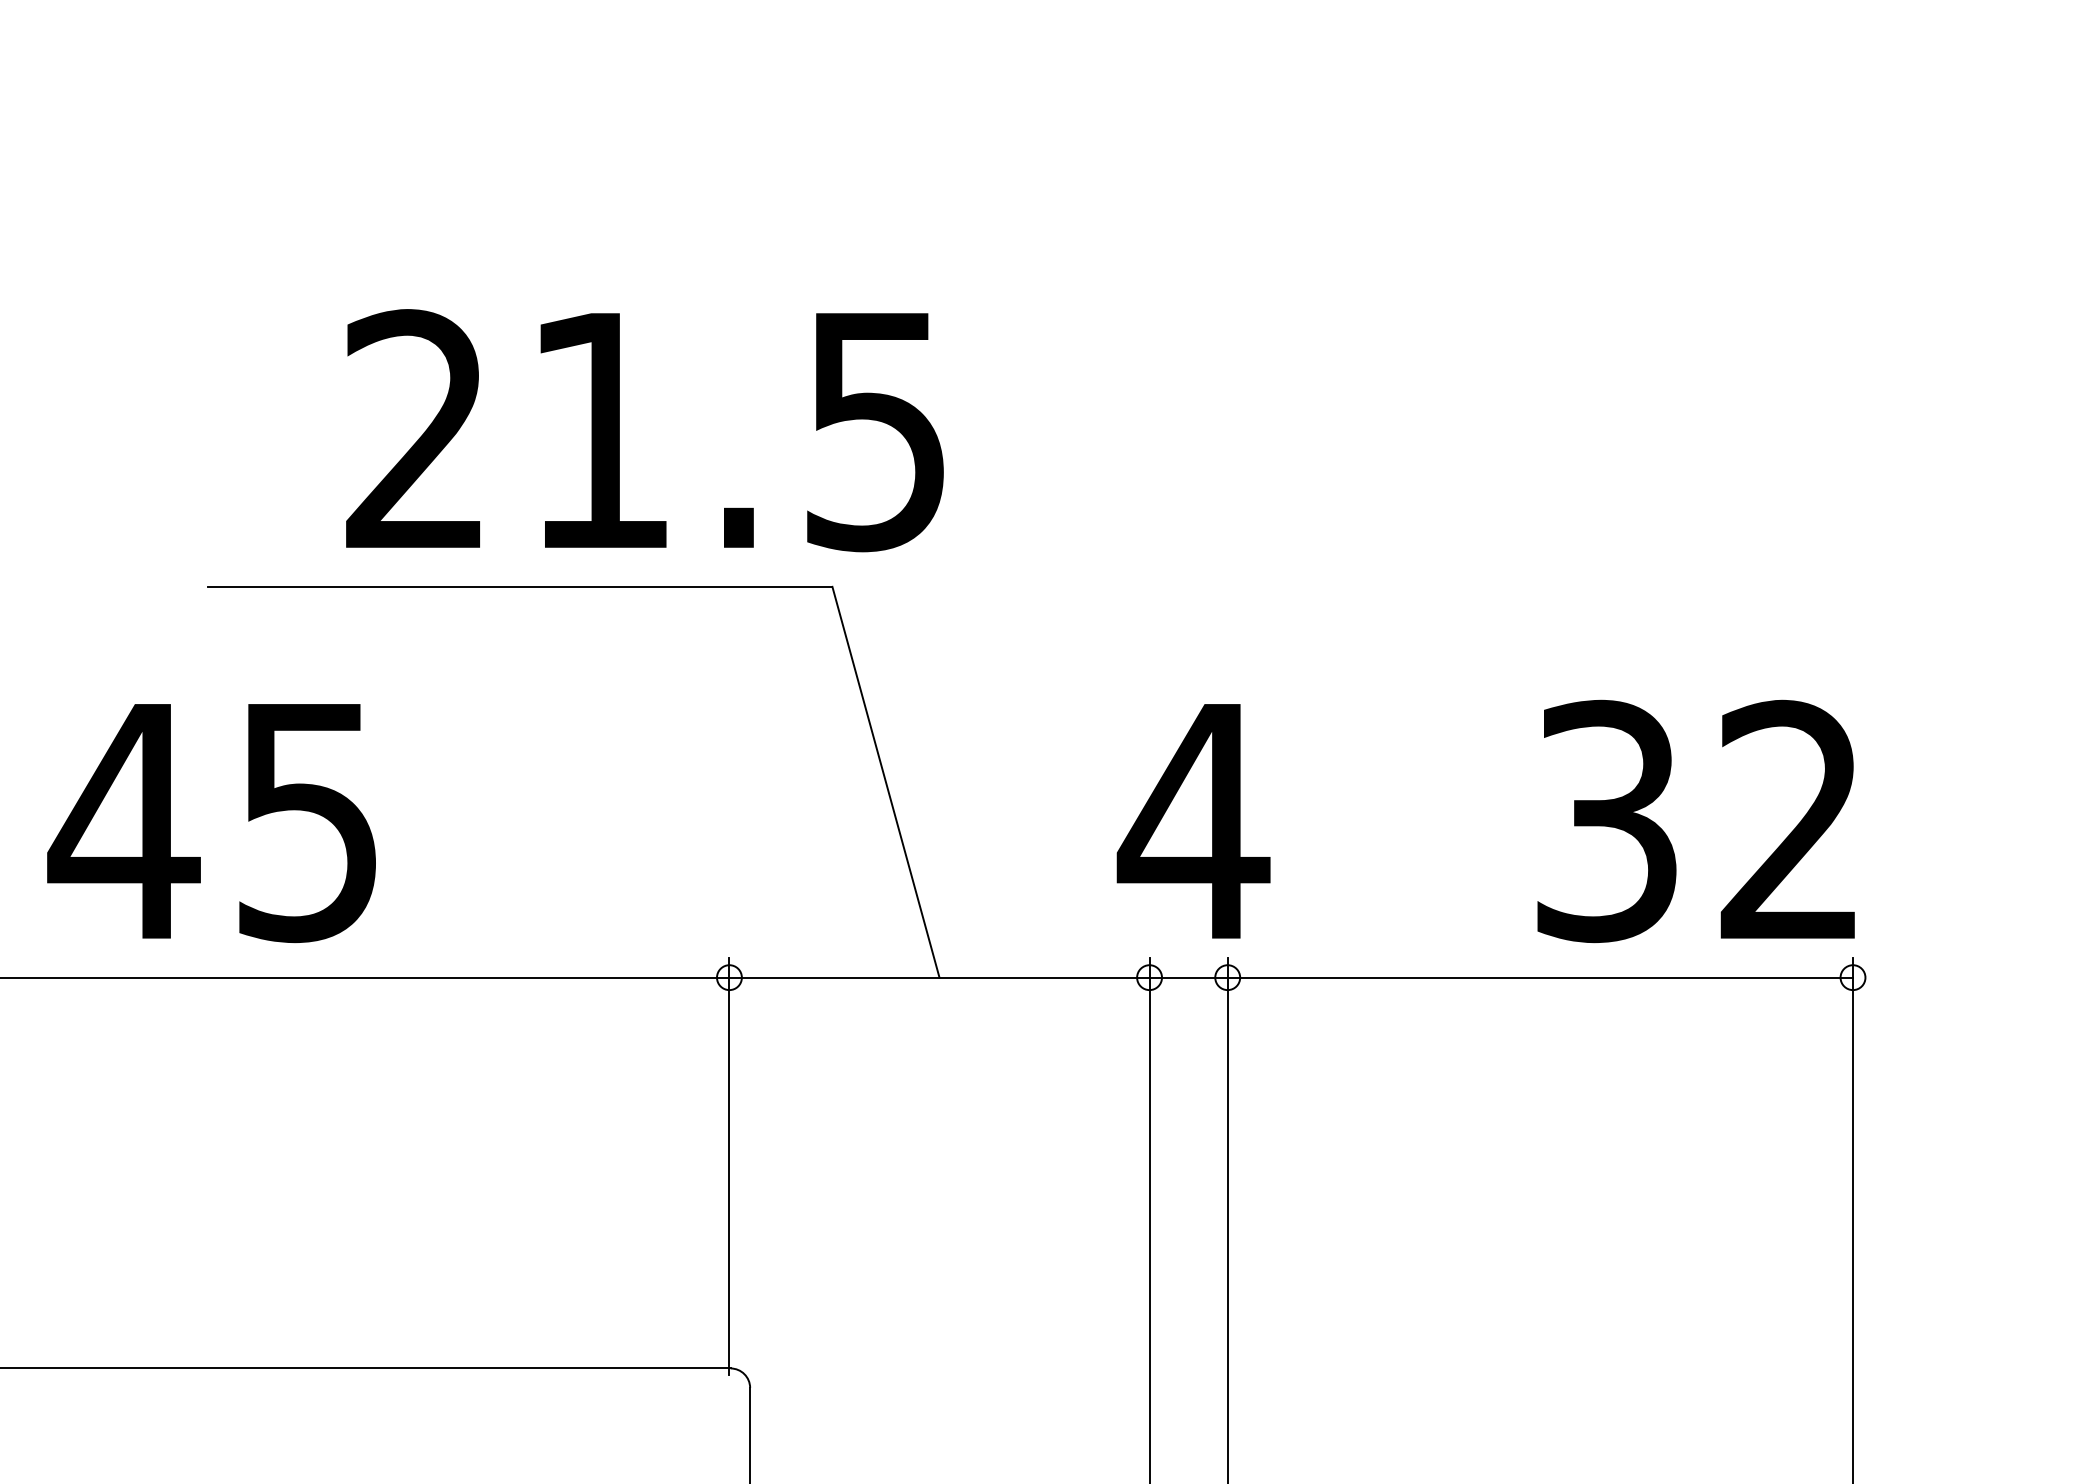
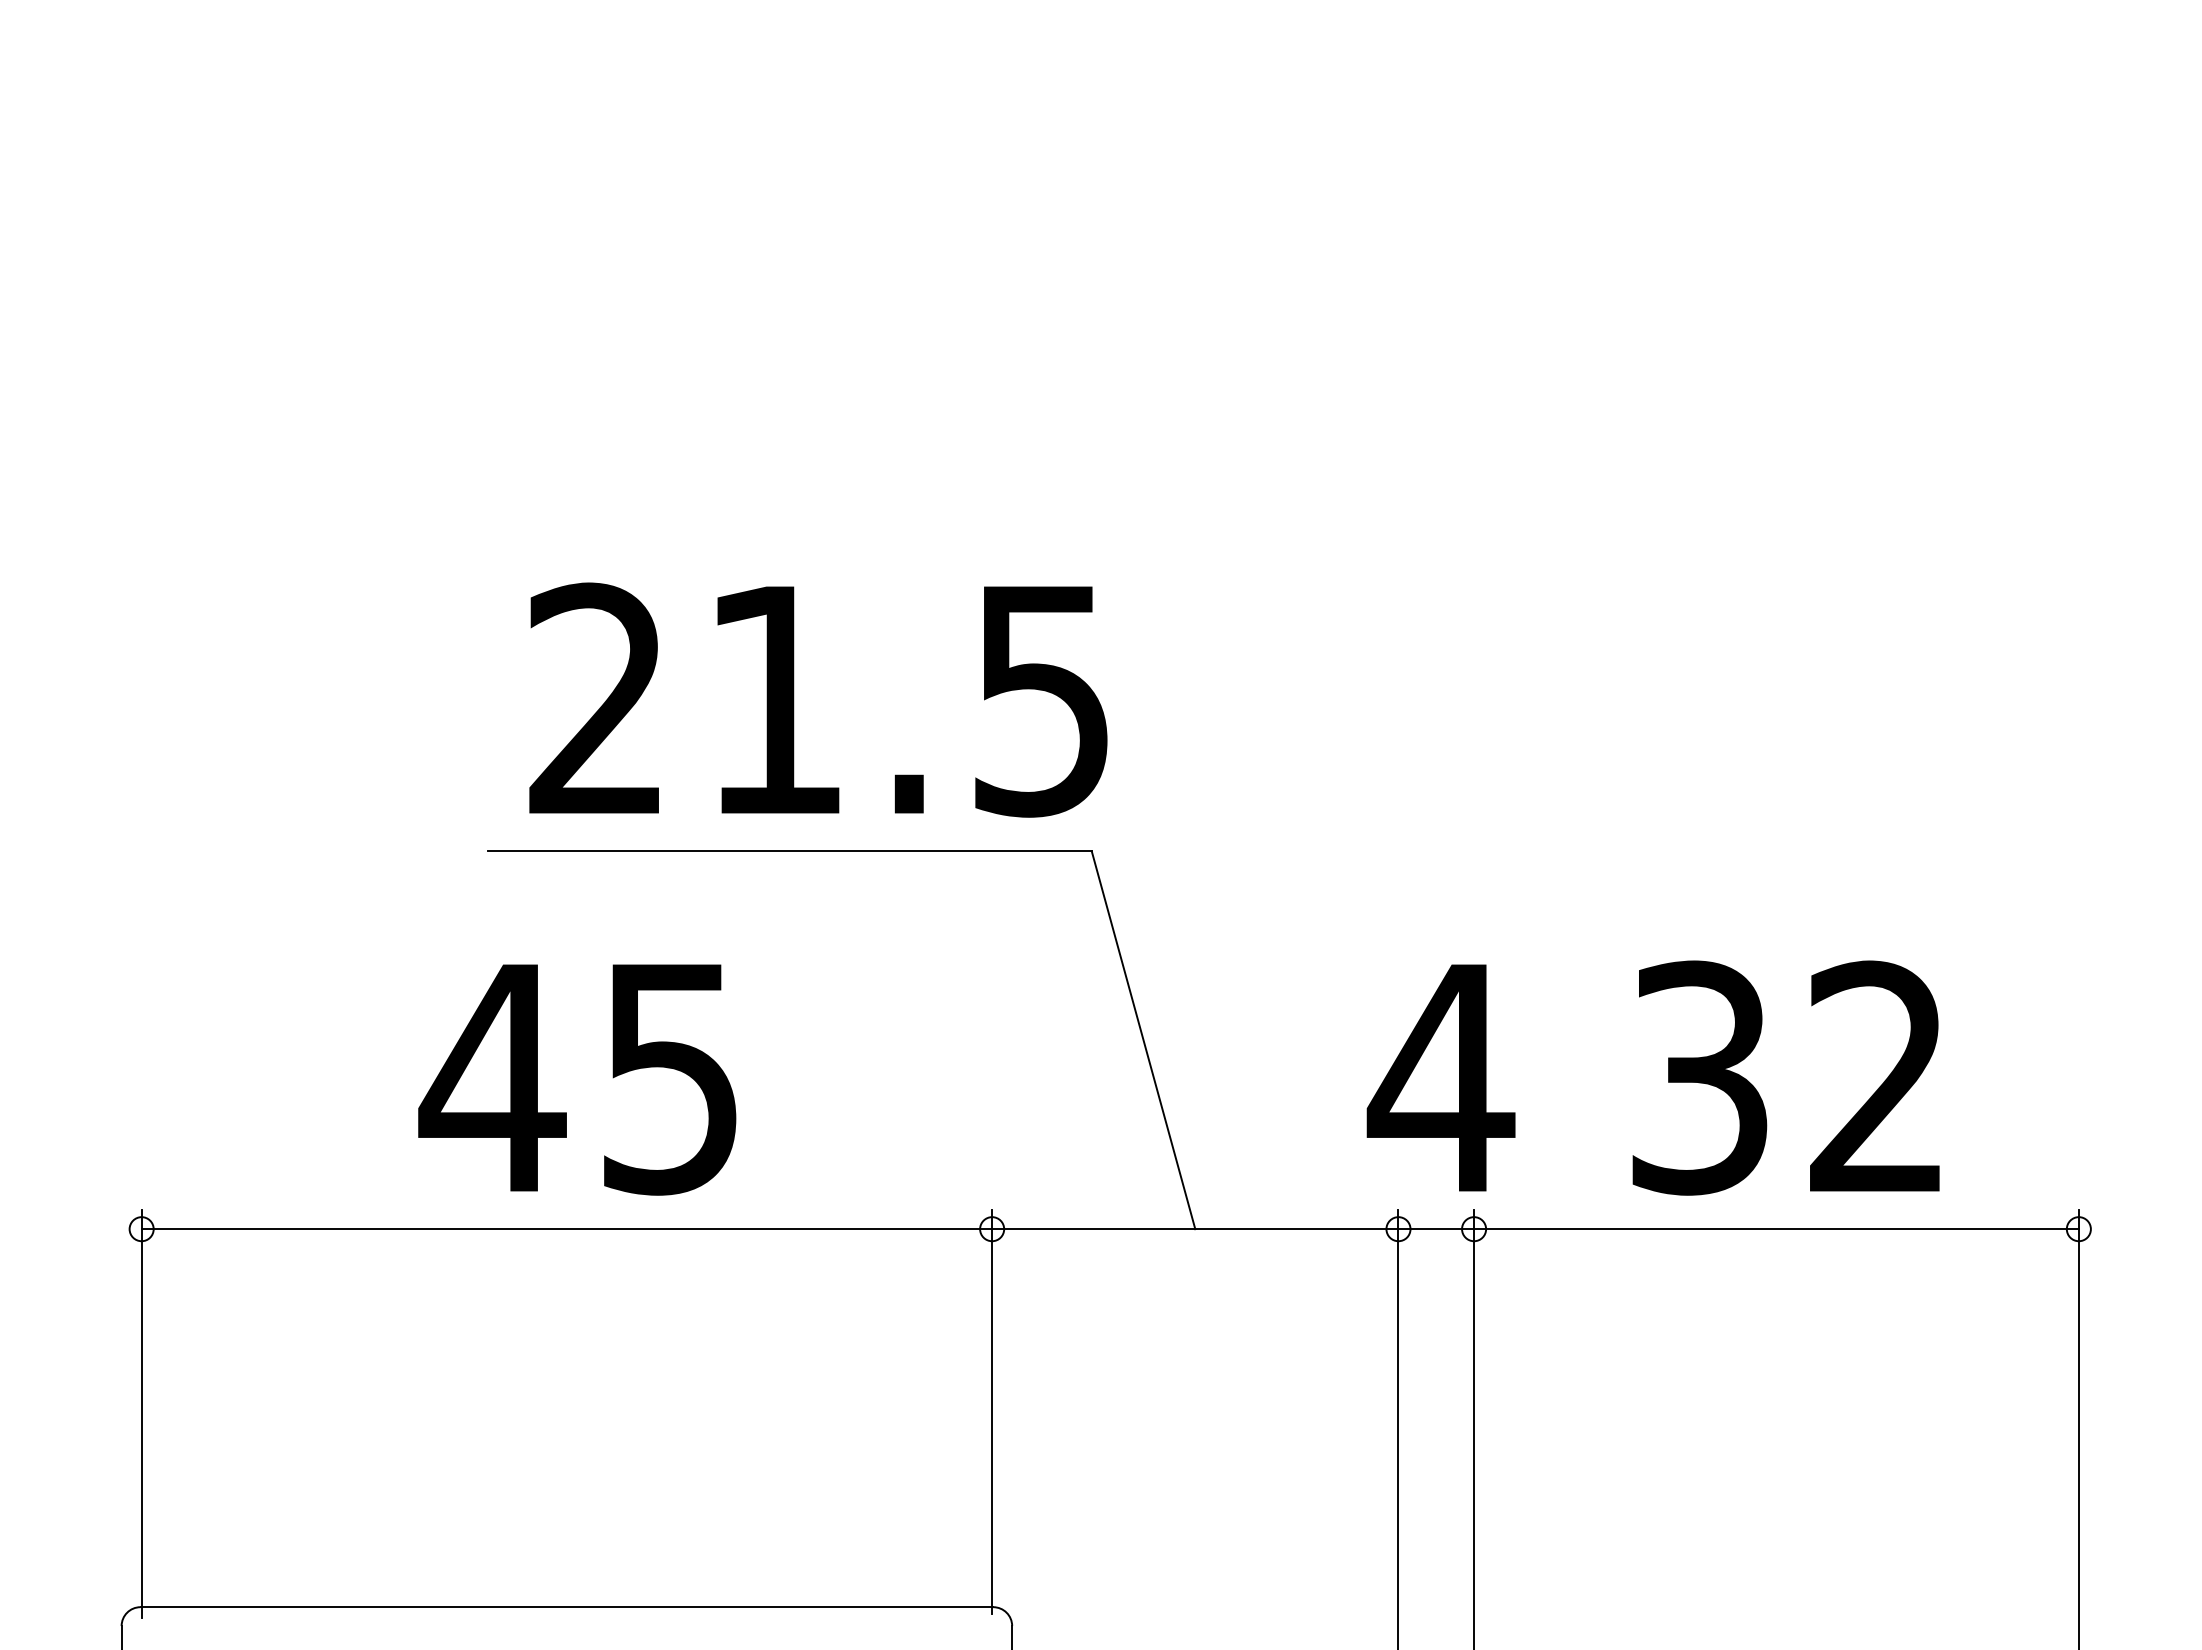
text: (645, 430) -> (818, 699), moved
text: (1695, 820) -> (1785, 1077), moved
text: (211, 822) -> (577, 1079), moved

